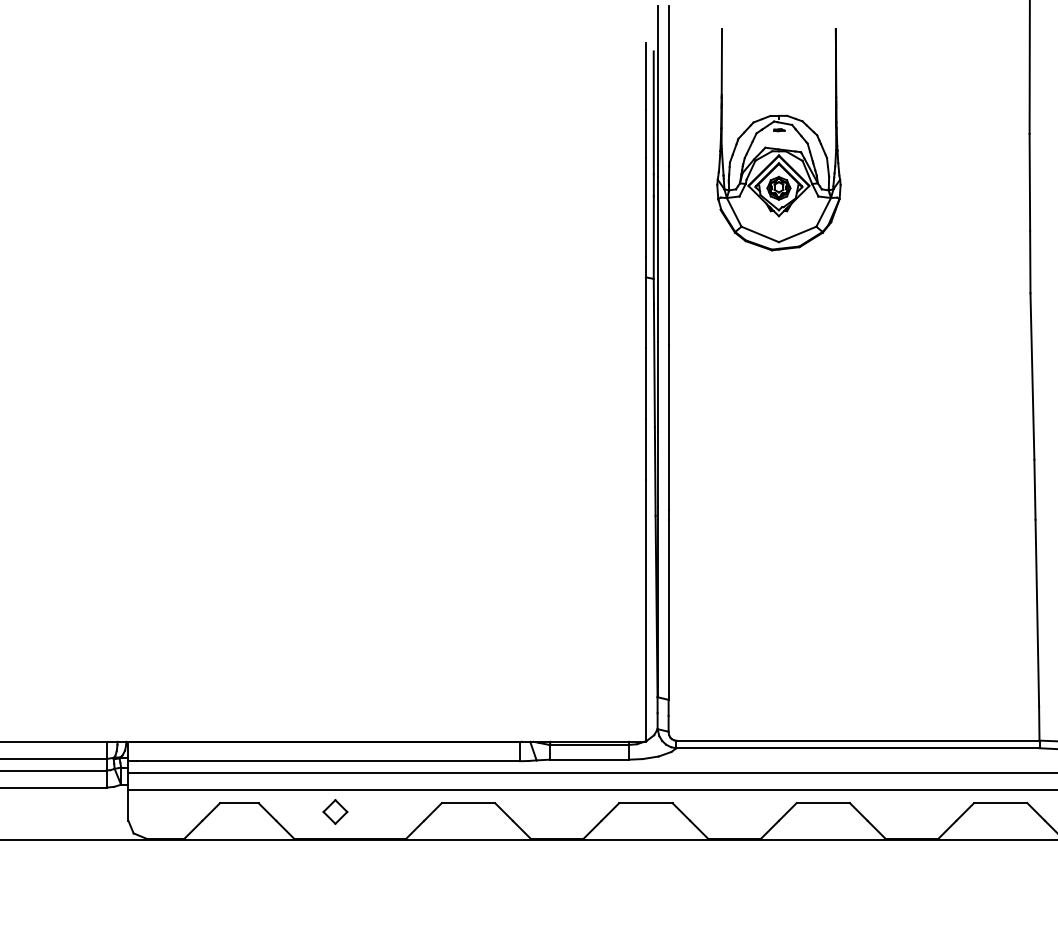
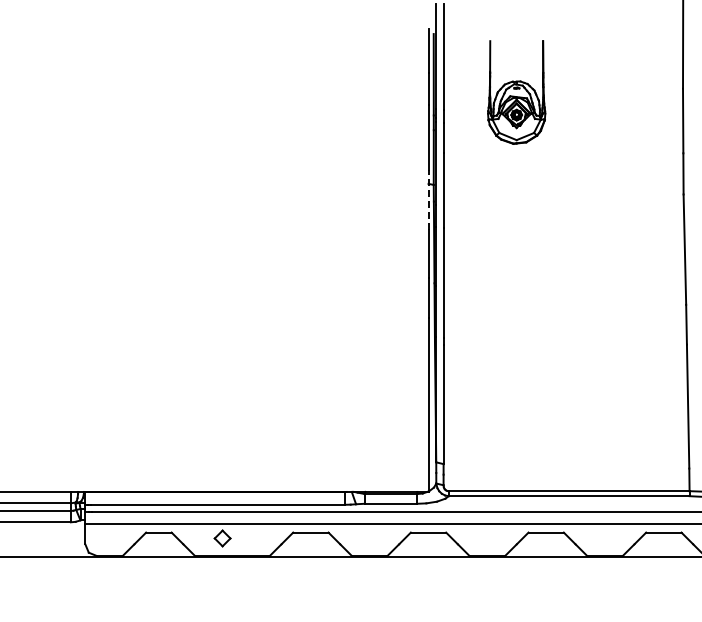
part: (778, 139) -> (516, 92), size x0.7
line: (645, 300) -> (428, 199), solid -> dashed

